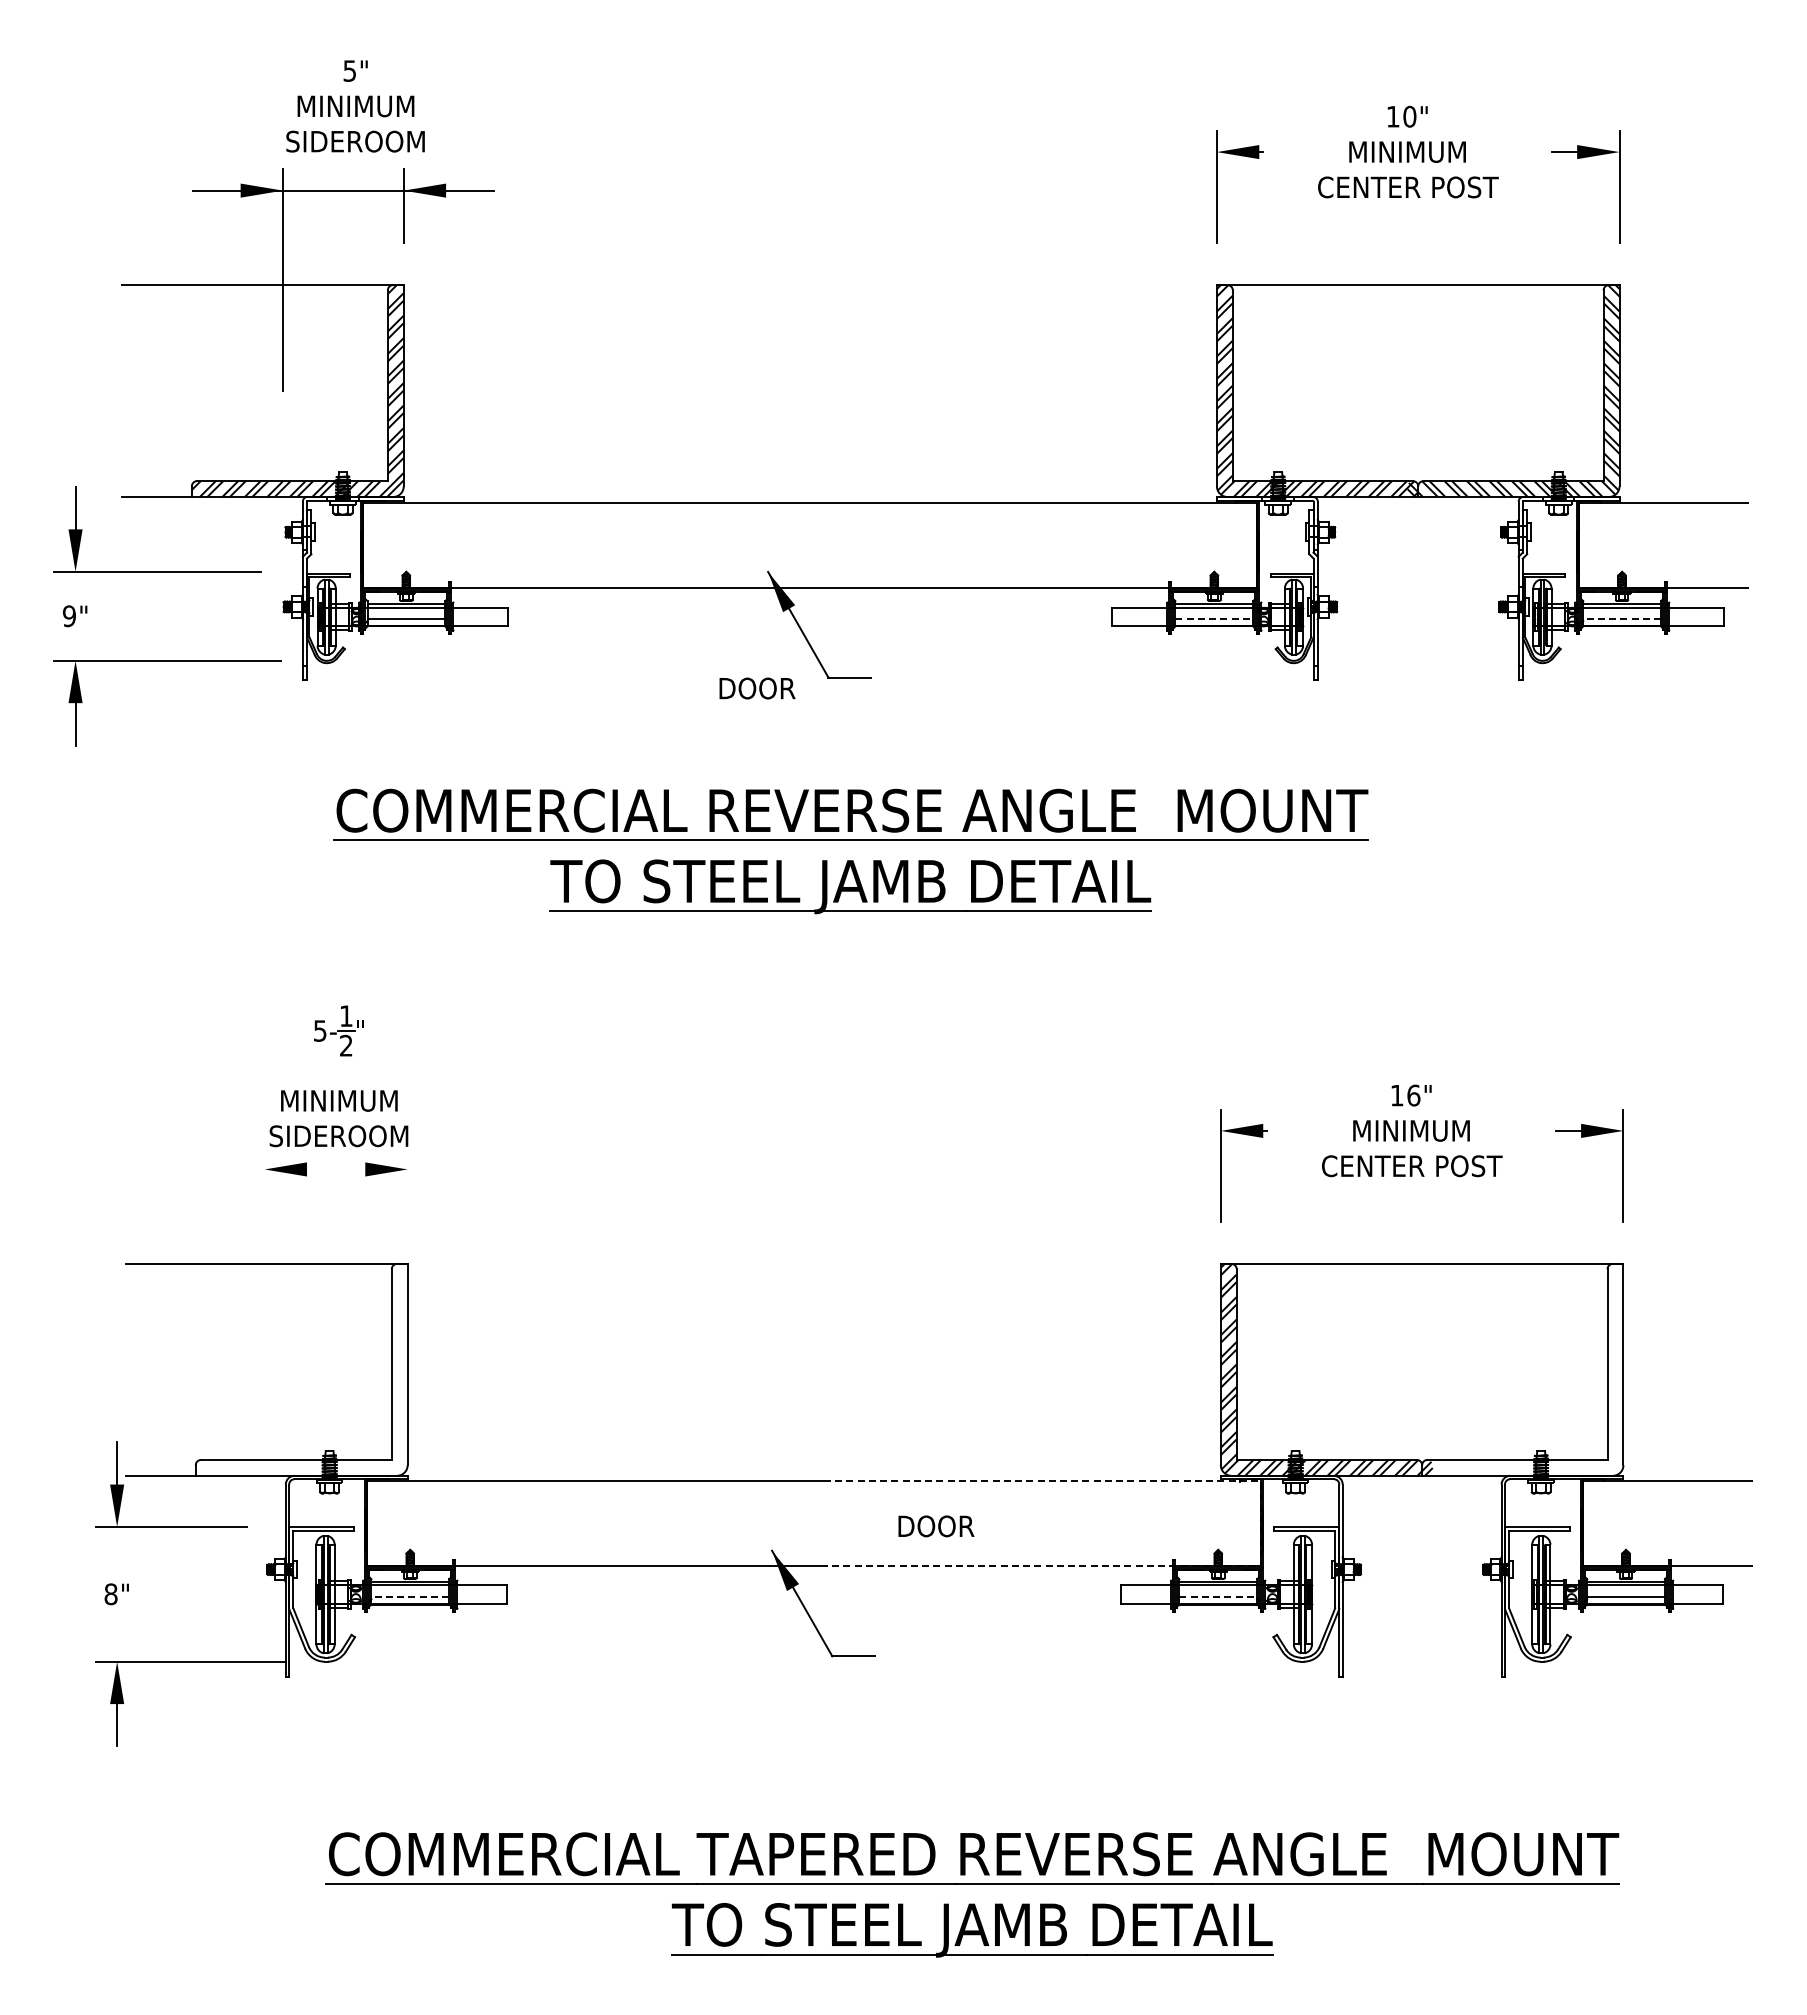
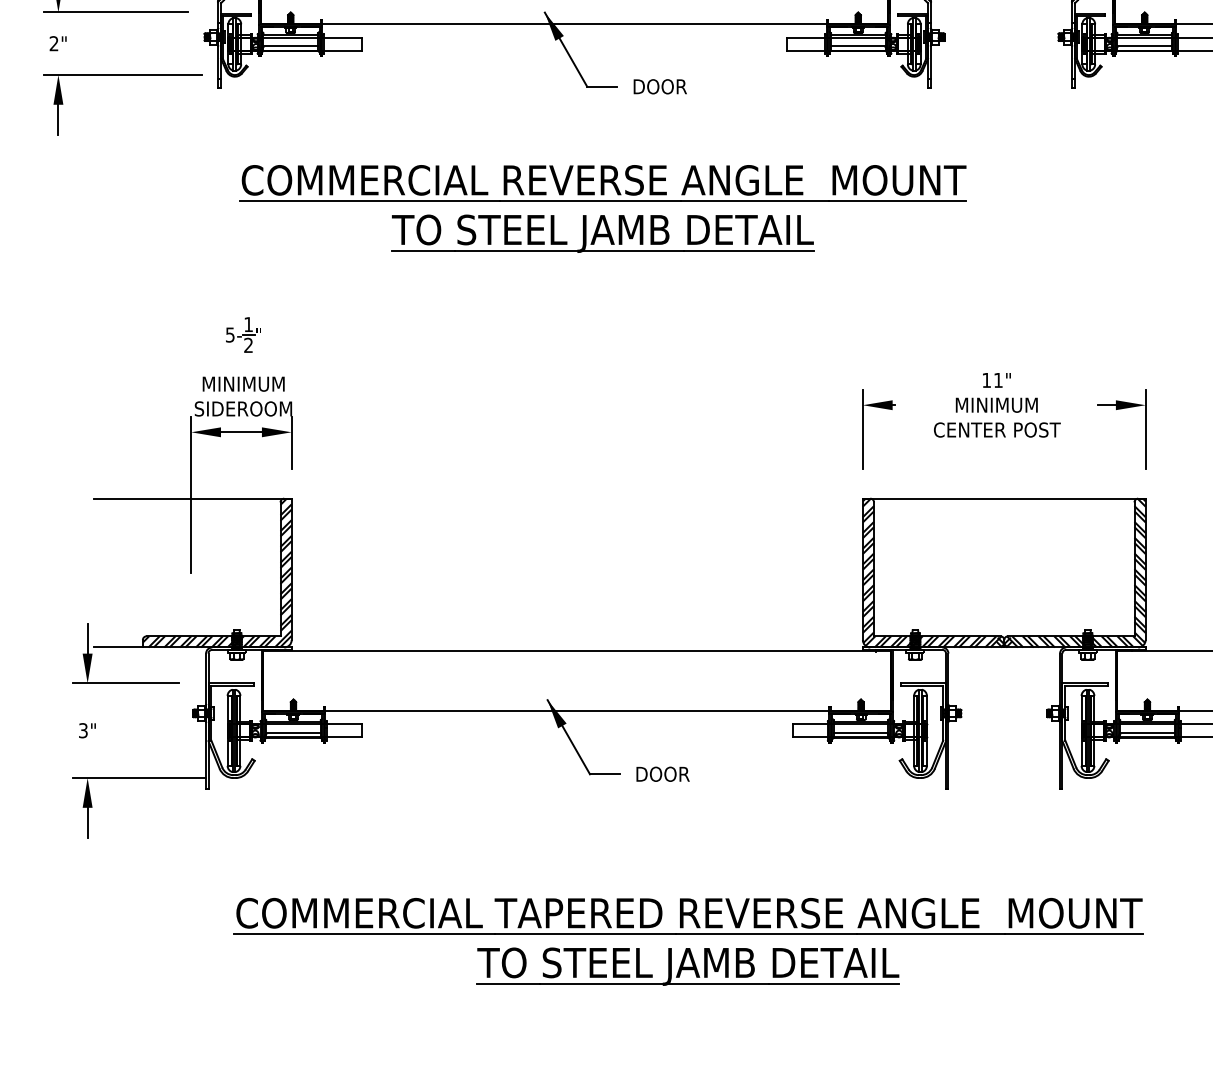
text: (68, 616) -> (53, 43), 9" -> 2"
line: (1214, 619) -> (858, 46), dashed -> solid
line: (1622, 619) -> (1144, 46), dashed -> solid
text: (757, 688) -> (660, 86), moved
text: (1413, 1095) -> (998, 380), 16" -> 11"
line: (336, 1169) -> (241, 432), added
line: (407, 1184) -> (291, 442), added
line: (264, 1258) -> (191, 494), added
hatch: (301, 1369) -> (217, 572), added
hatch: (1517, 1369) -> (1071, 572), added
line: (1261, 1524) -> (891, 681), dashed -> solid
text: (936, 1526) -> (663, 774), moved
text: (110, 1594) -> (82, 730), 8" -> 3"
line: (410, 1597) -> (293, 732), dashed -> solid
line: (1218, 1597) -> (861, 732), dashed -> solid

